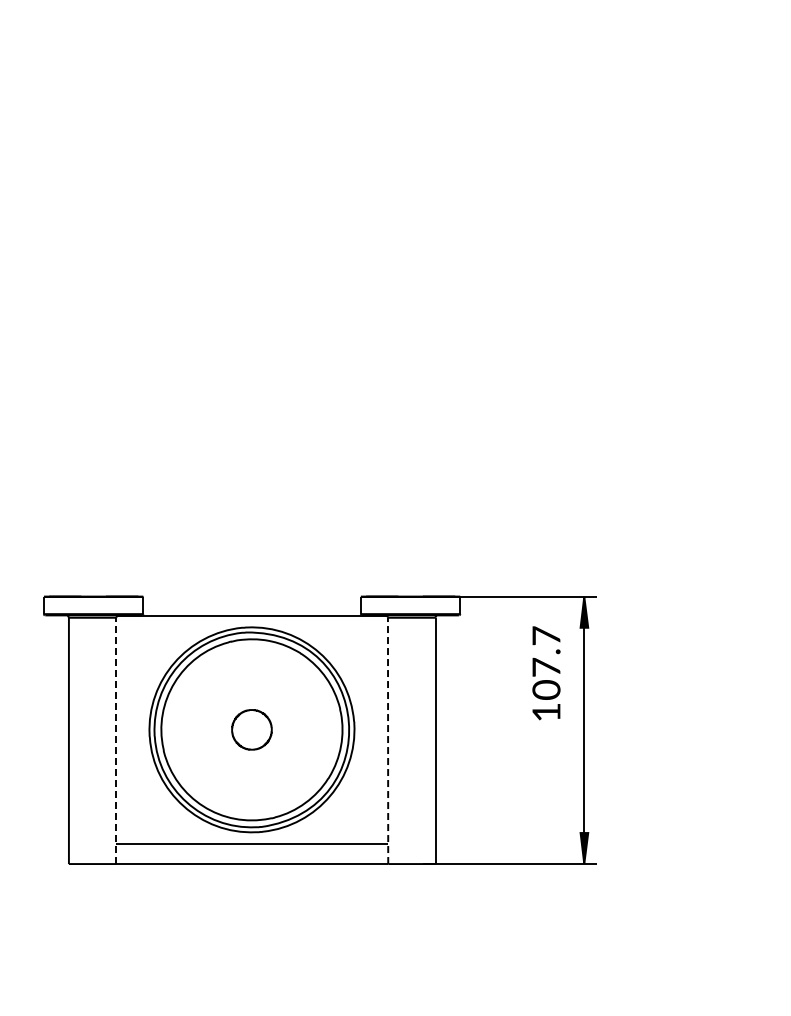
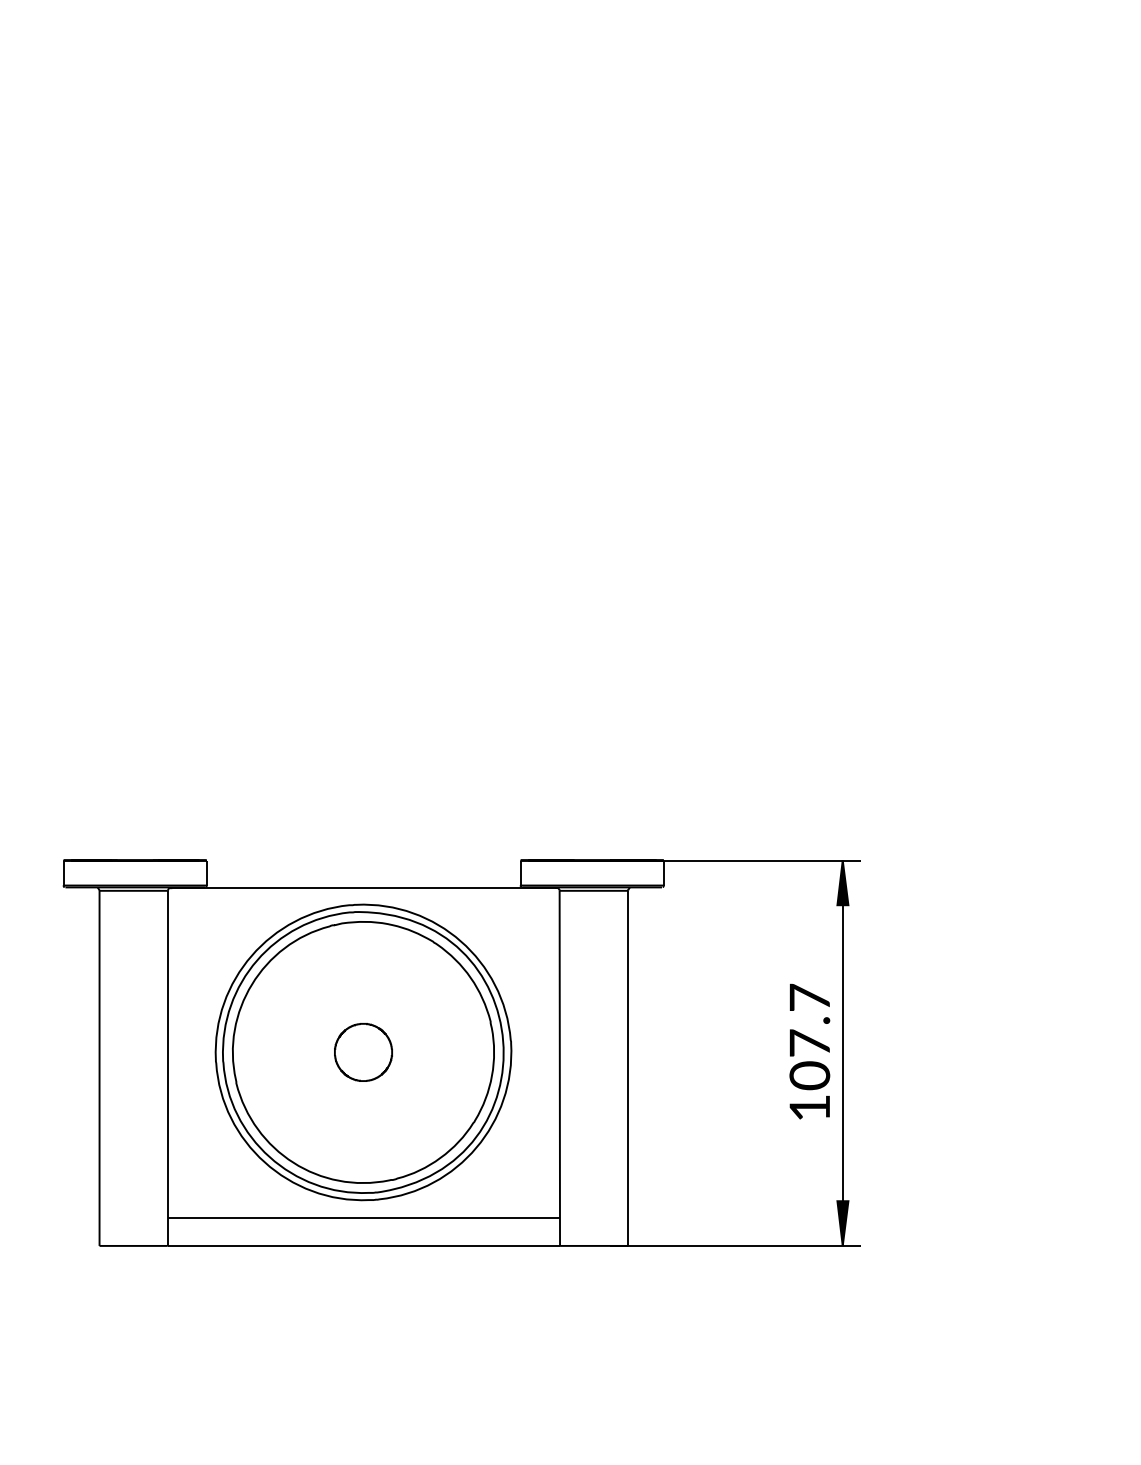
text: (546, 673) -> (809, 1051), moved
line: (116, 740) -> (168, 1067), dashed -> solid
line: (388, 740) -> (560, 1067), dashed -> solid

